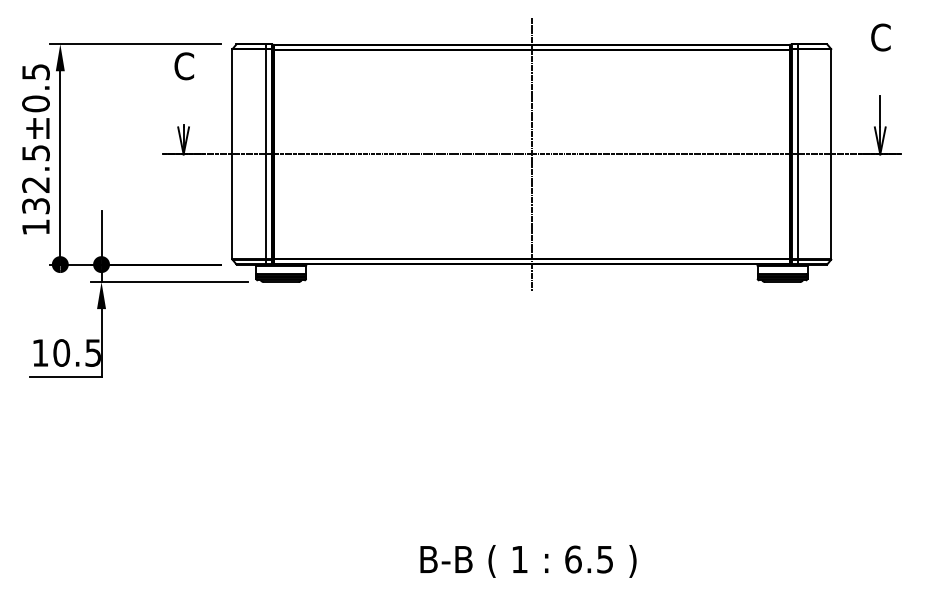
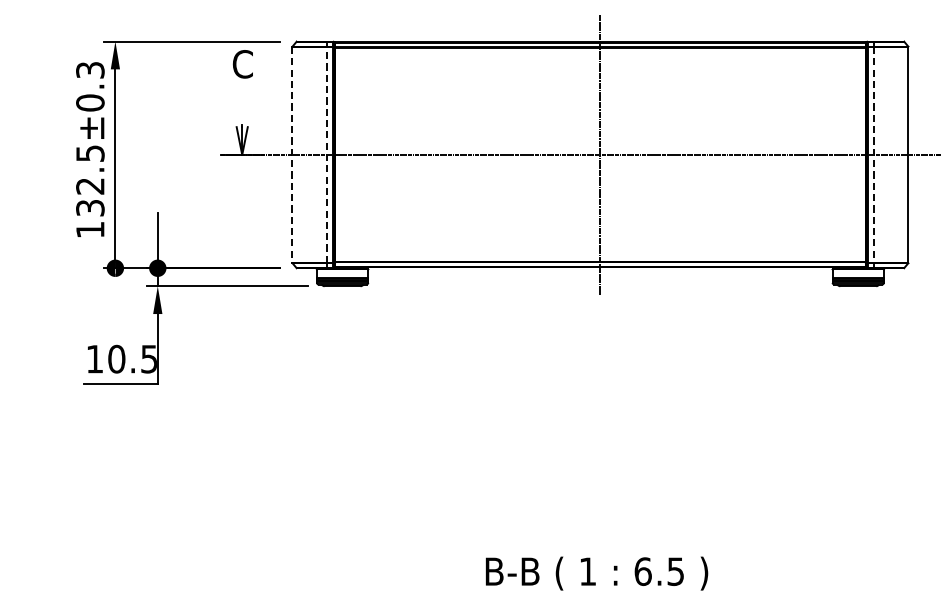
text: (35, 71) -> (89, 69), 132.5±0.5 -> 132.5±0.3
line: (265, 153) -> (326, 153), solid -> dashed
line: (232, 154) -> (292, 155), solid -> dashed
line: (798, 154) -> (874, 155), solid -> dashed

